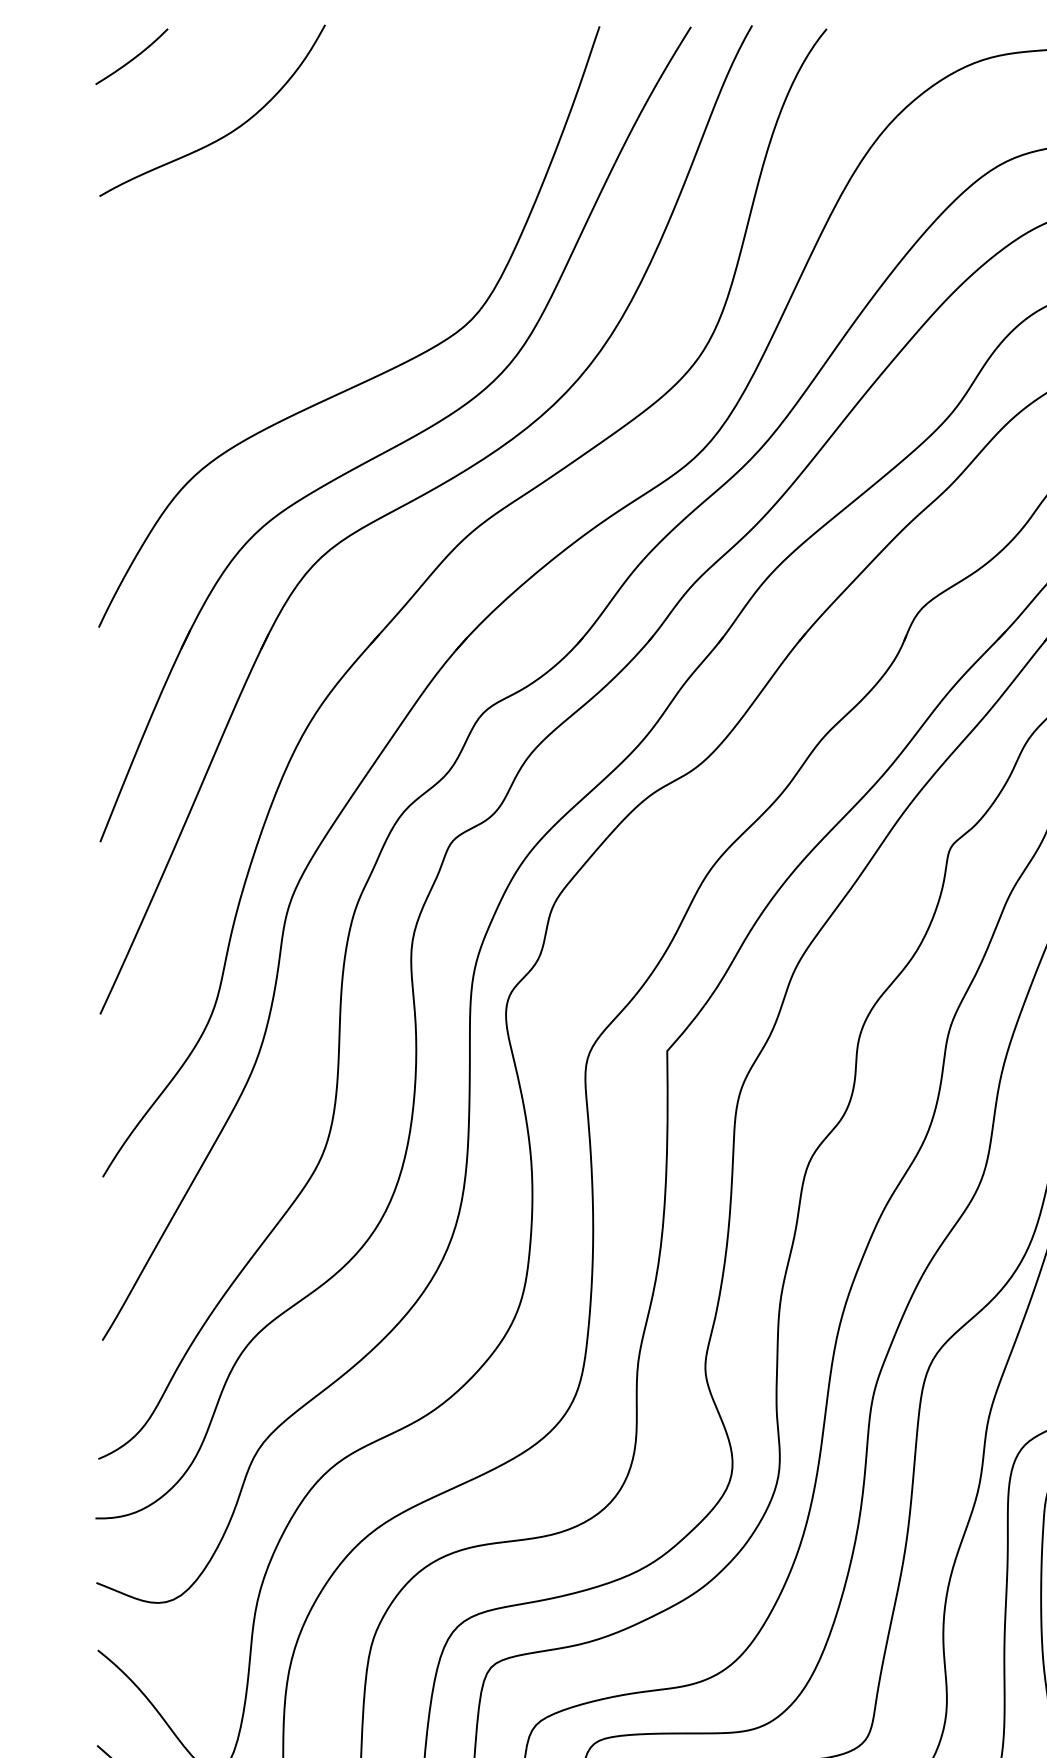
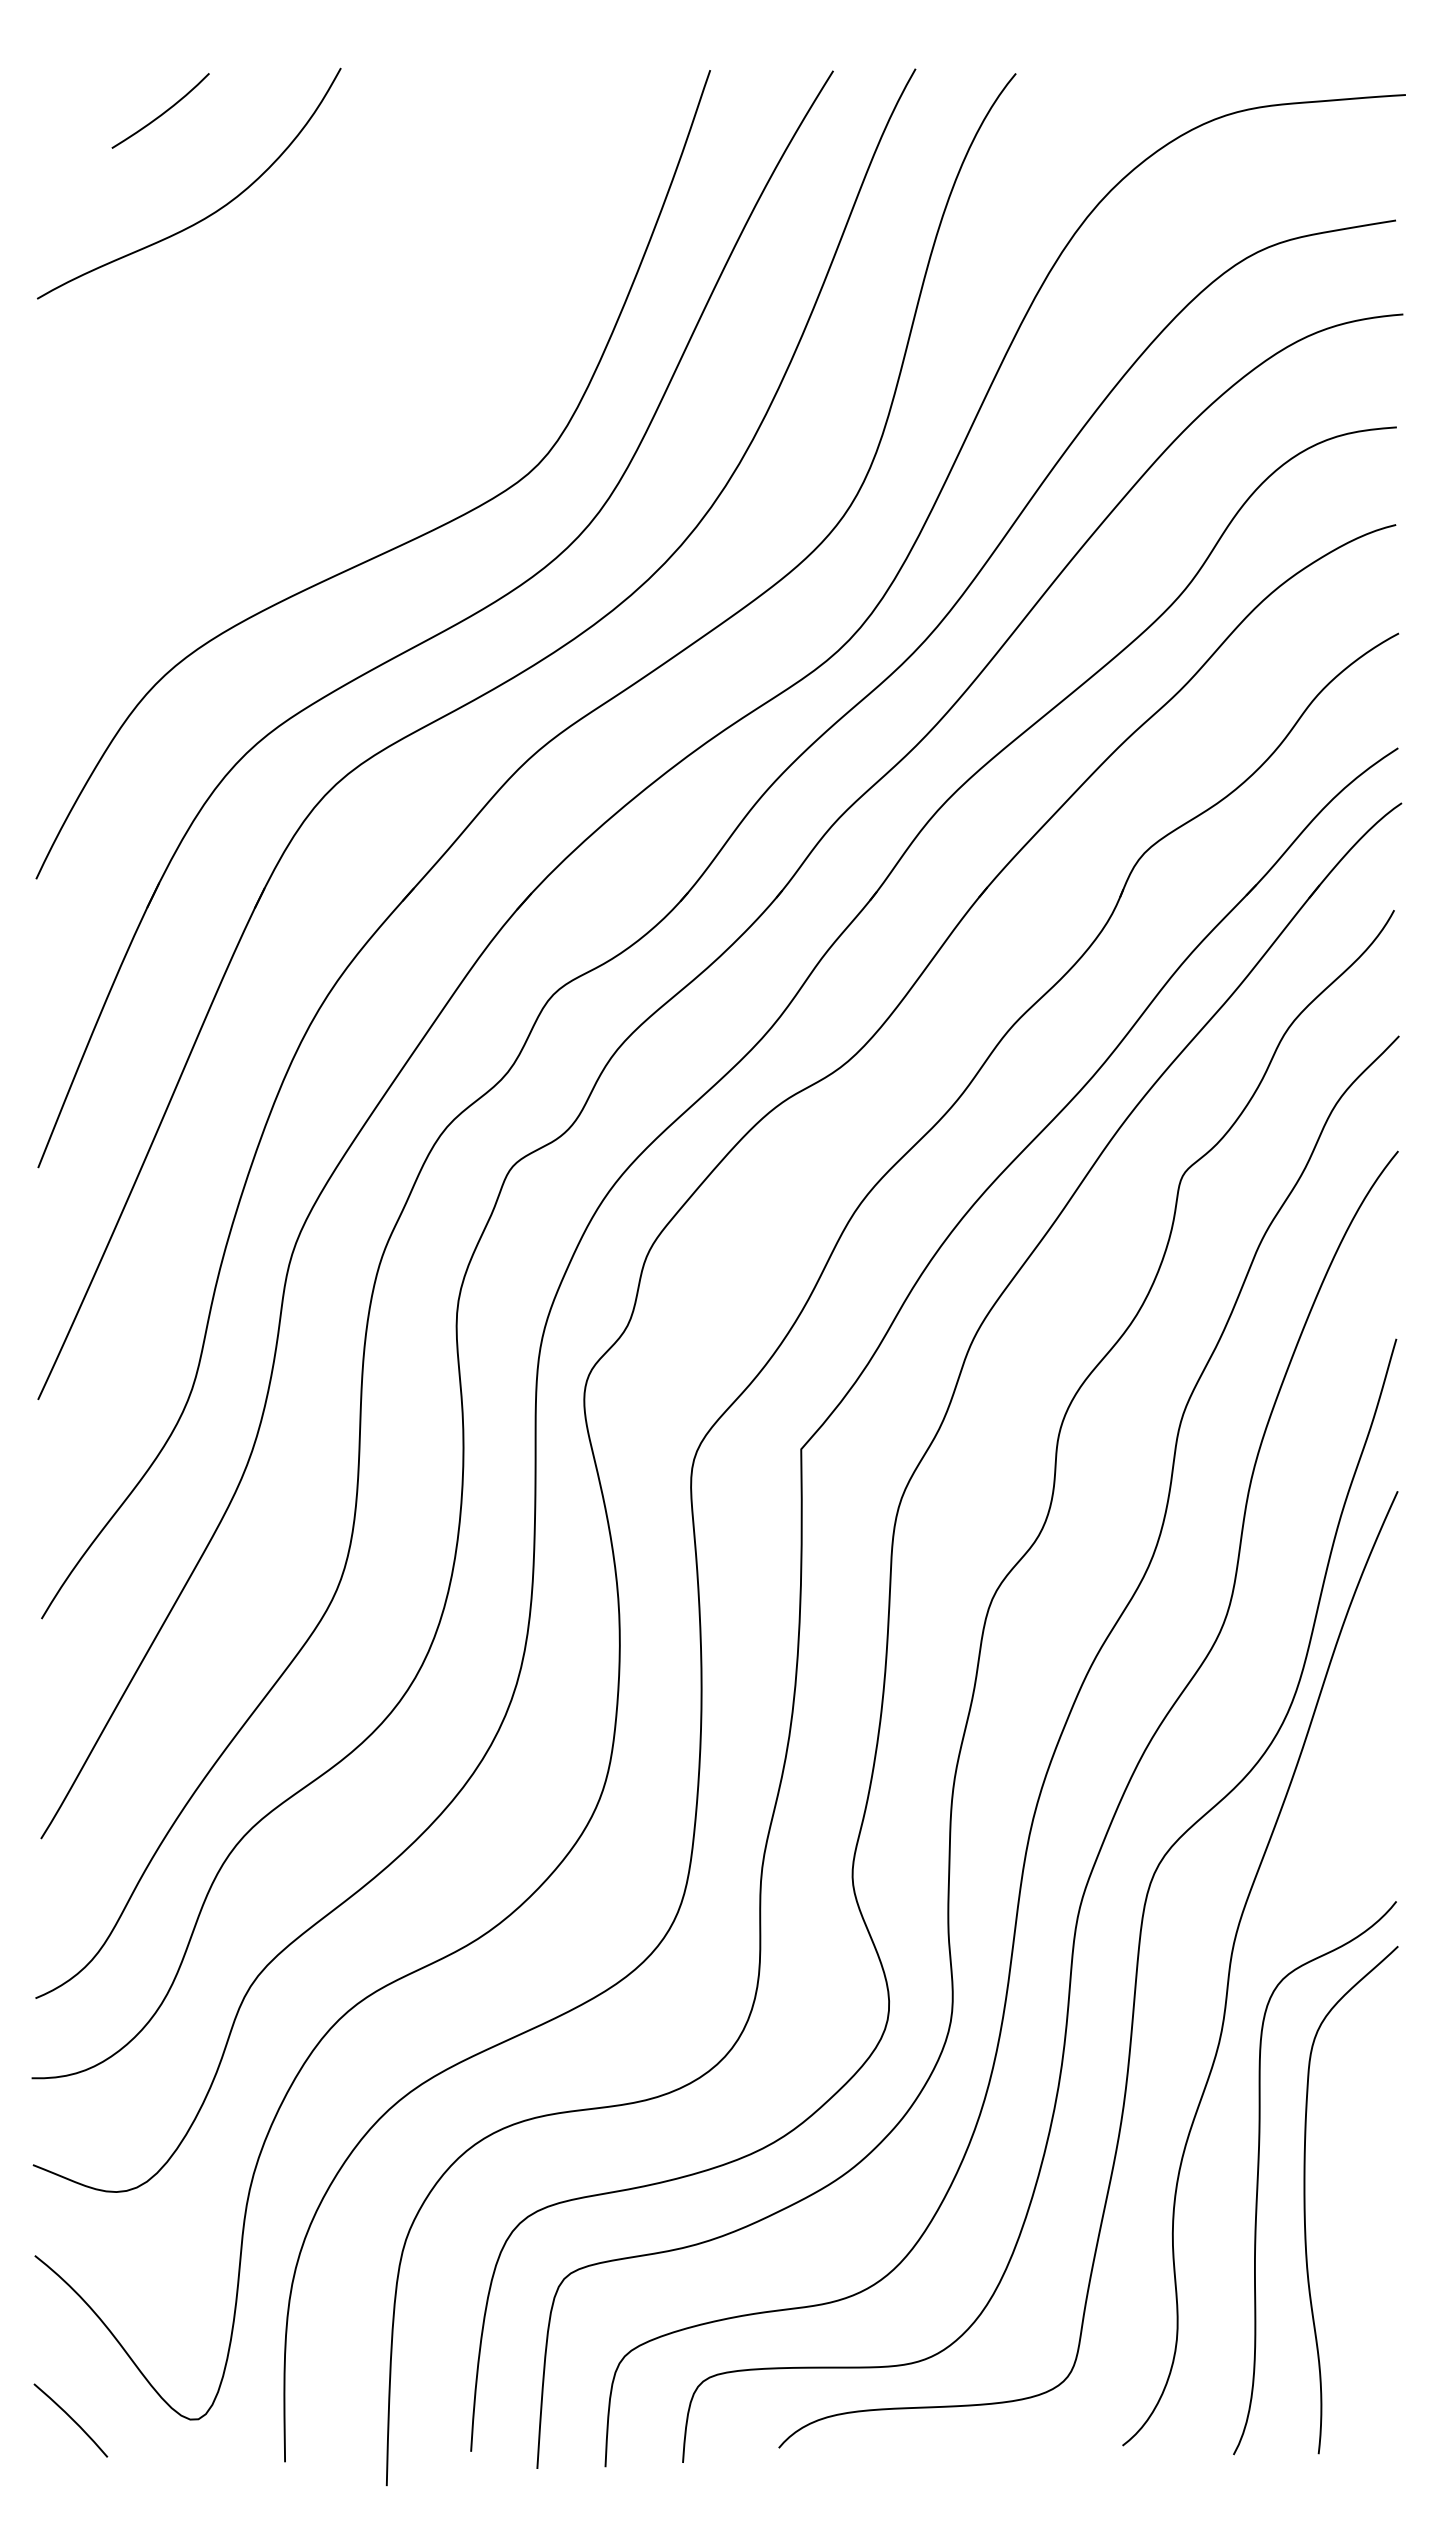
curve: (132, 58) -> (161, 113), moved

